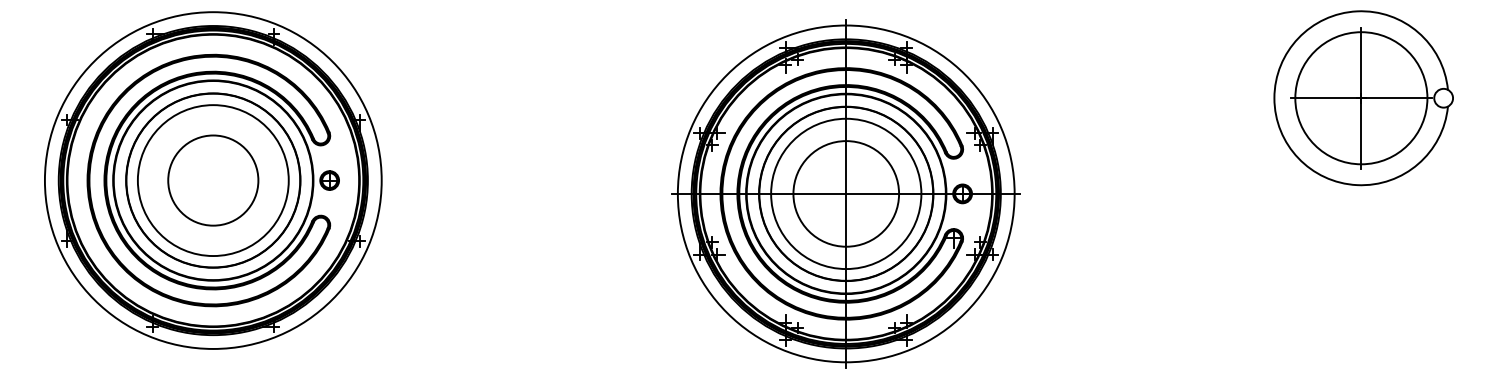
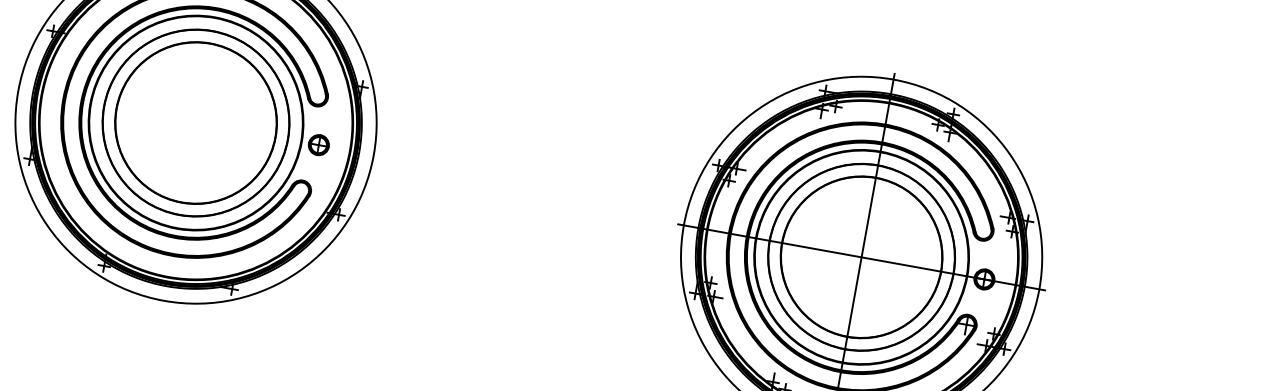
circle: (213, 180) -> (196, 123), size x1.67
circle: (845, 193) -> (860, 256), size x1.43

